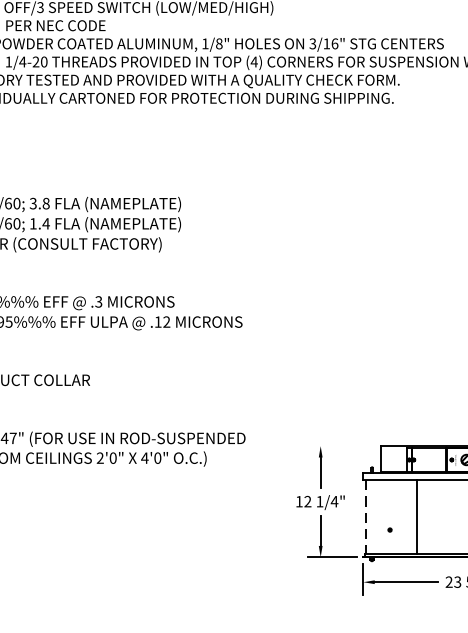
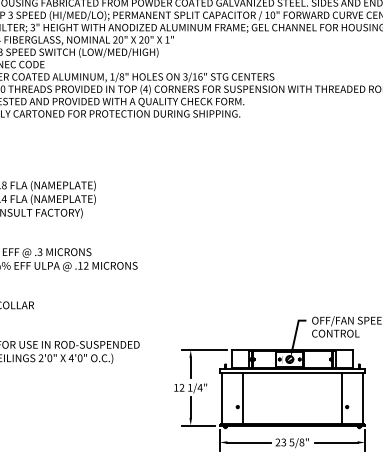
line: (340, 446) -> (204, 350), added
line: (366, 517) -> (221, 398), dashed -> solid
line: (417, 517) -> (243, 398), moved

